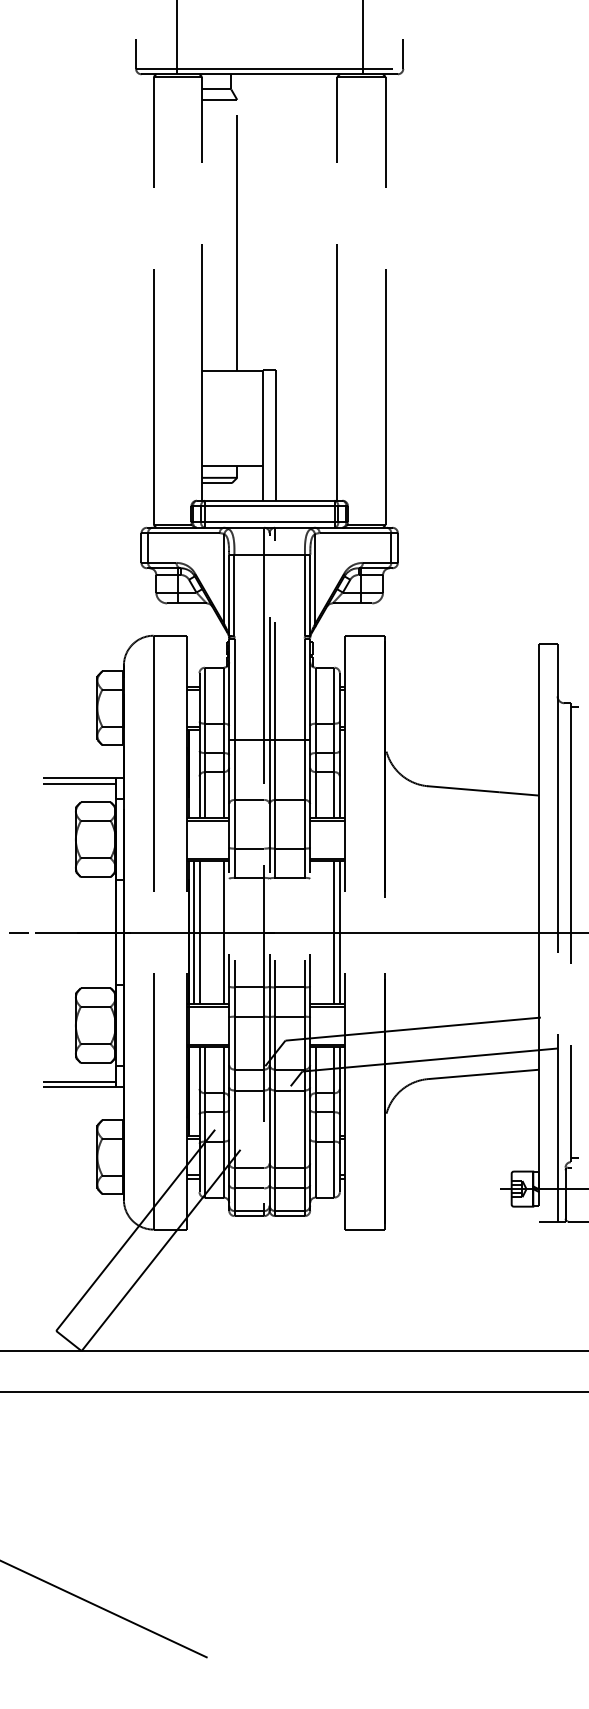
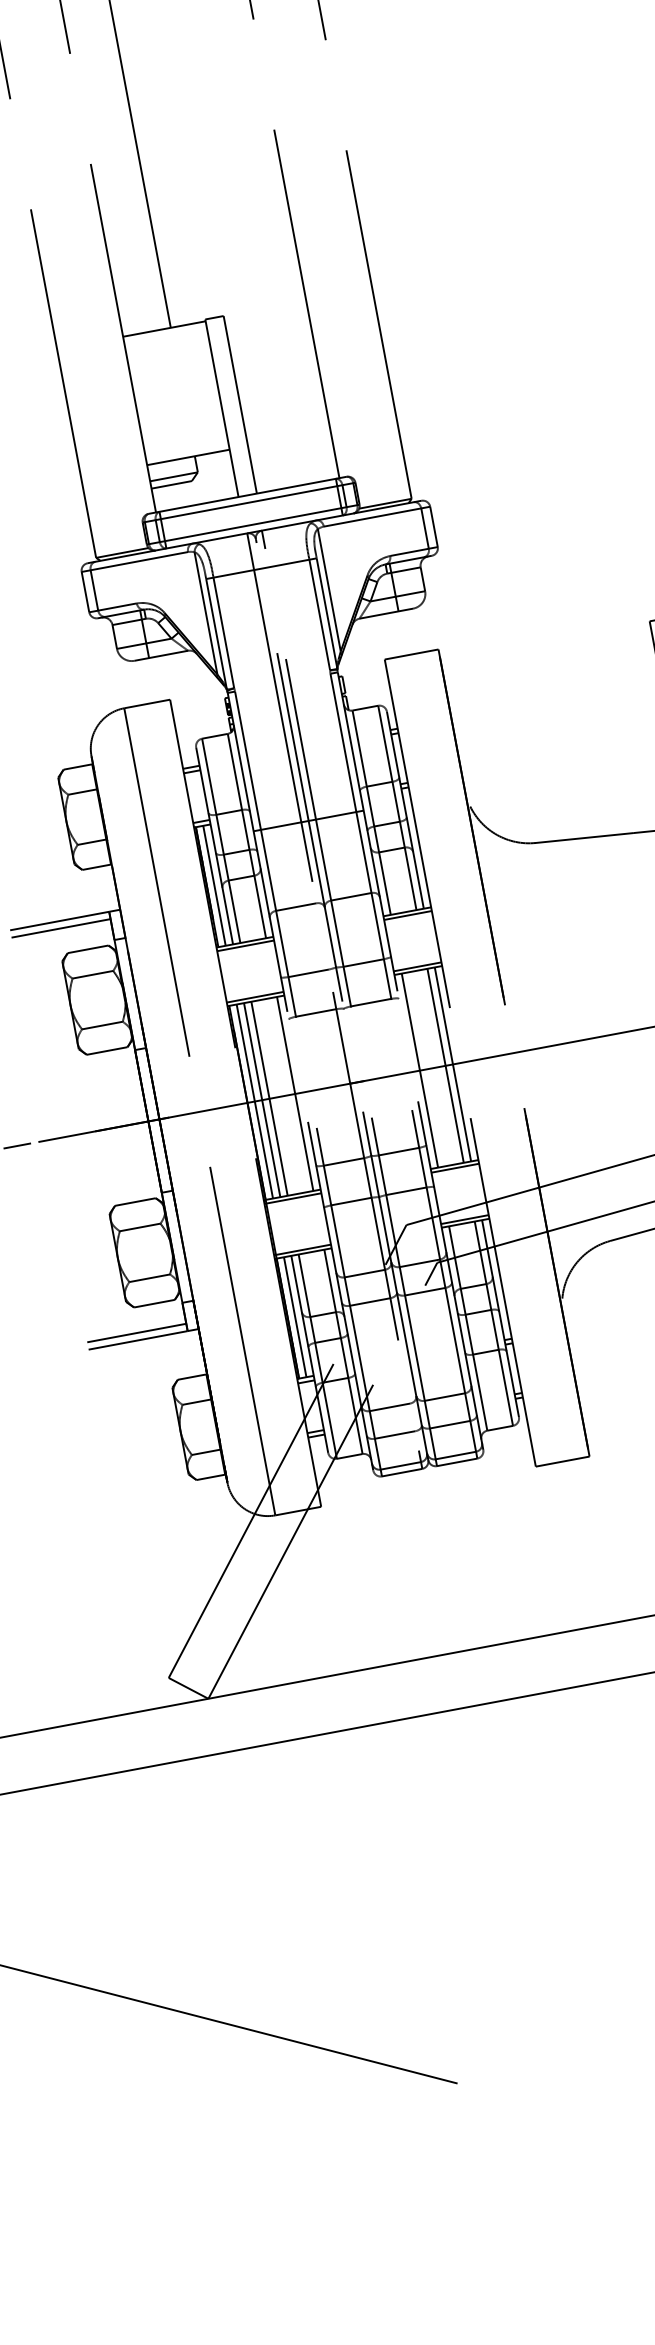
line: (194, 773) -> (214, 885), added
line: (204, 932) -> (268, 1098), added
line: (315, 932) -> (419, 1070), added
line: (194, 1091) -> (295, 1317), added

